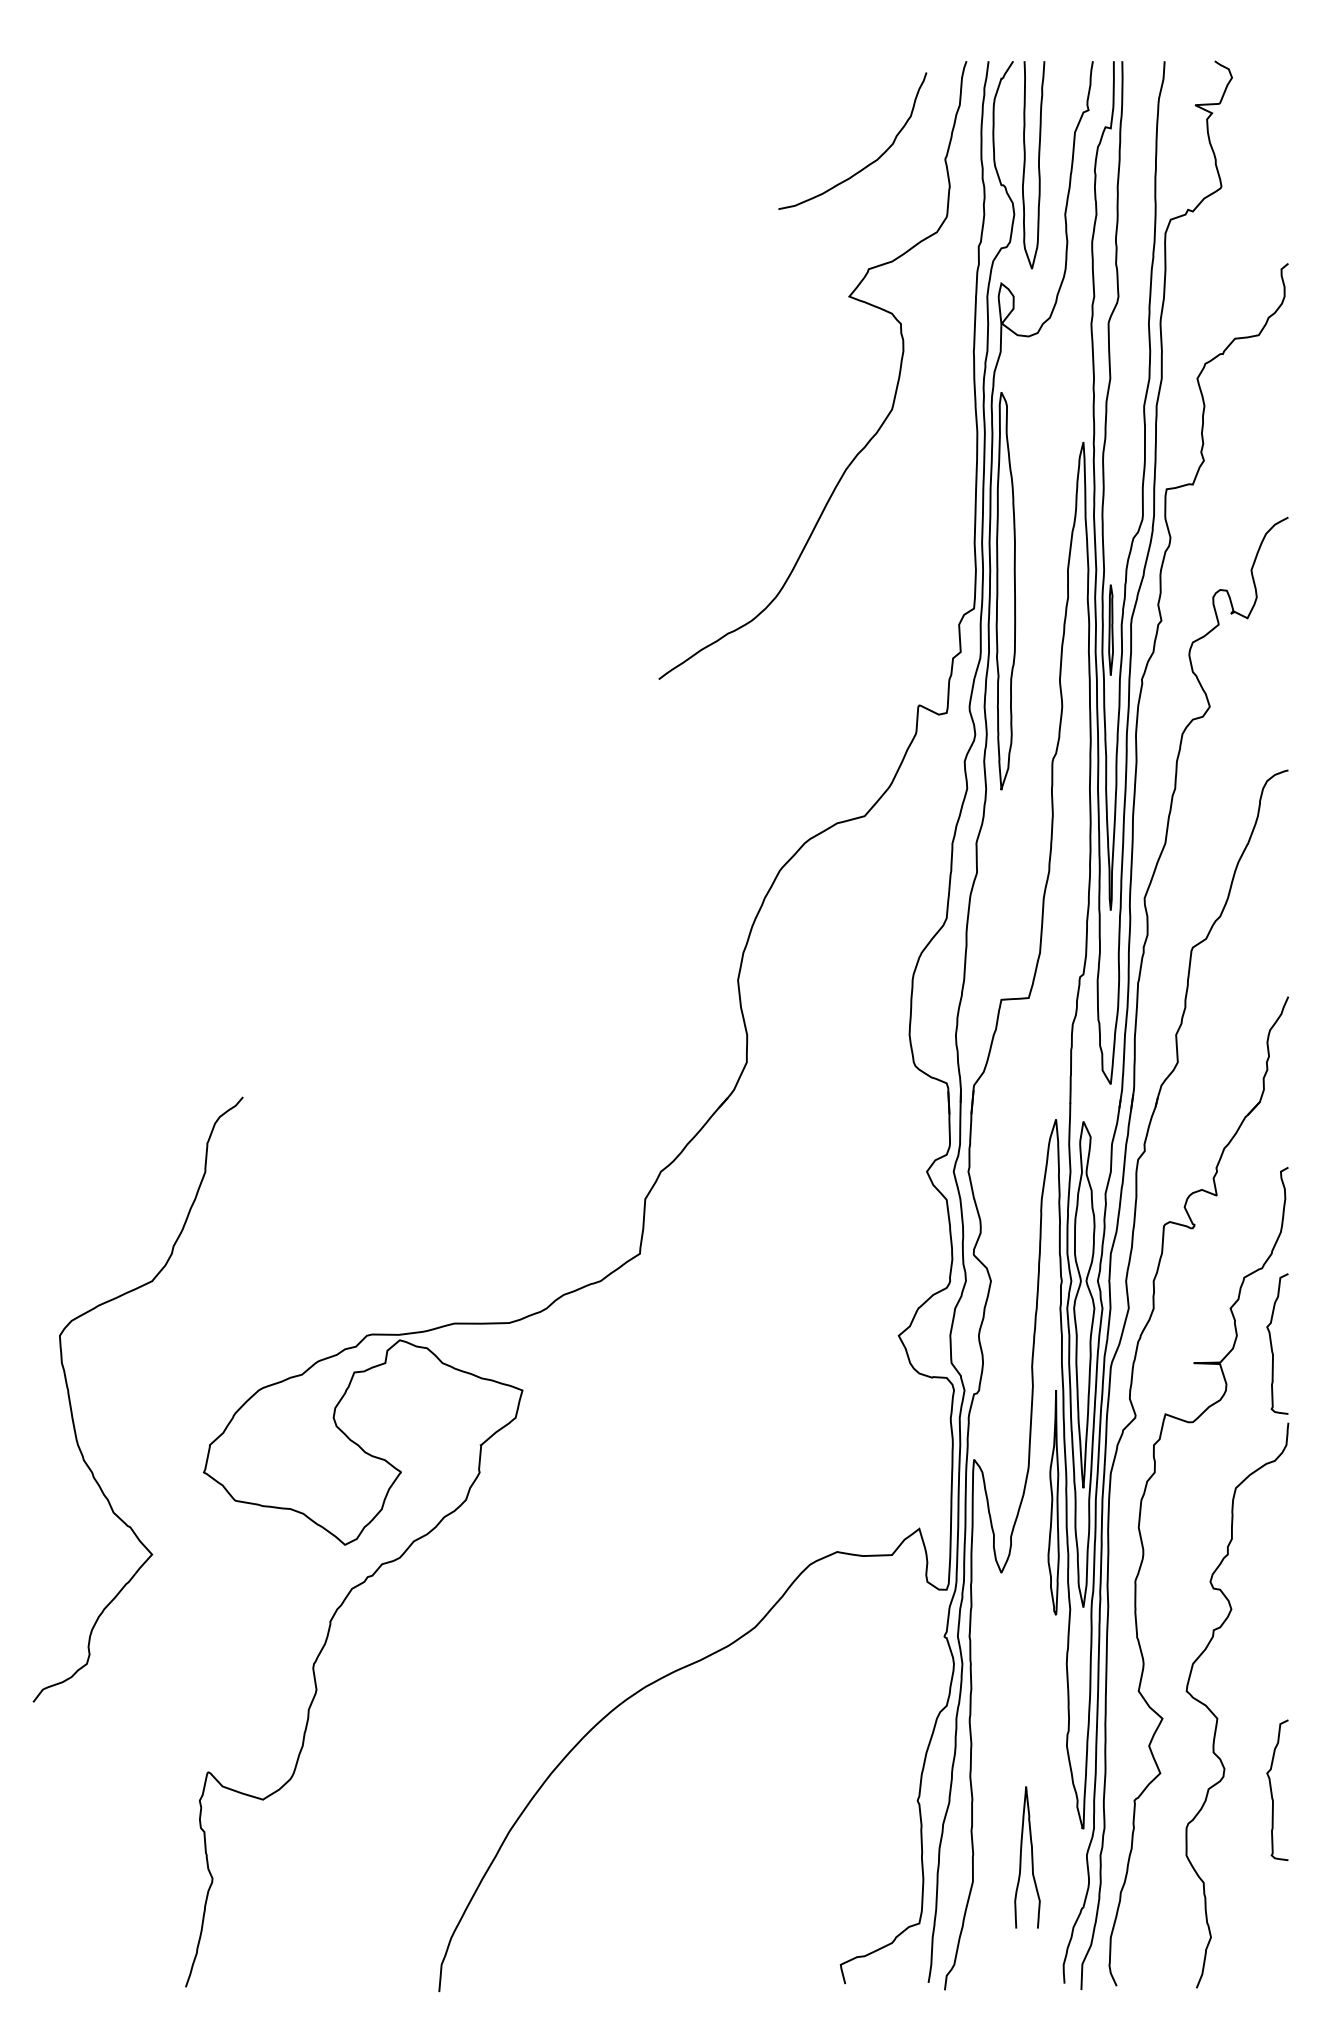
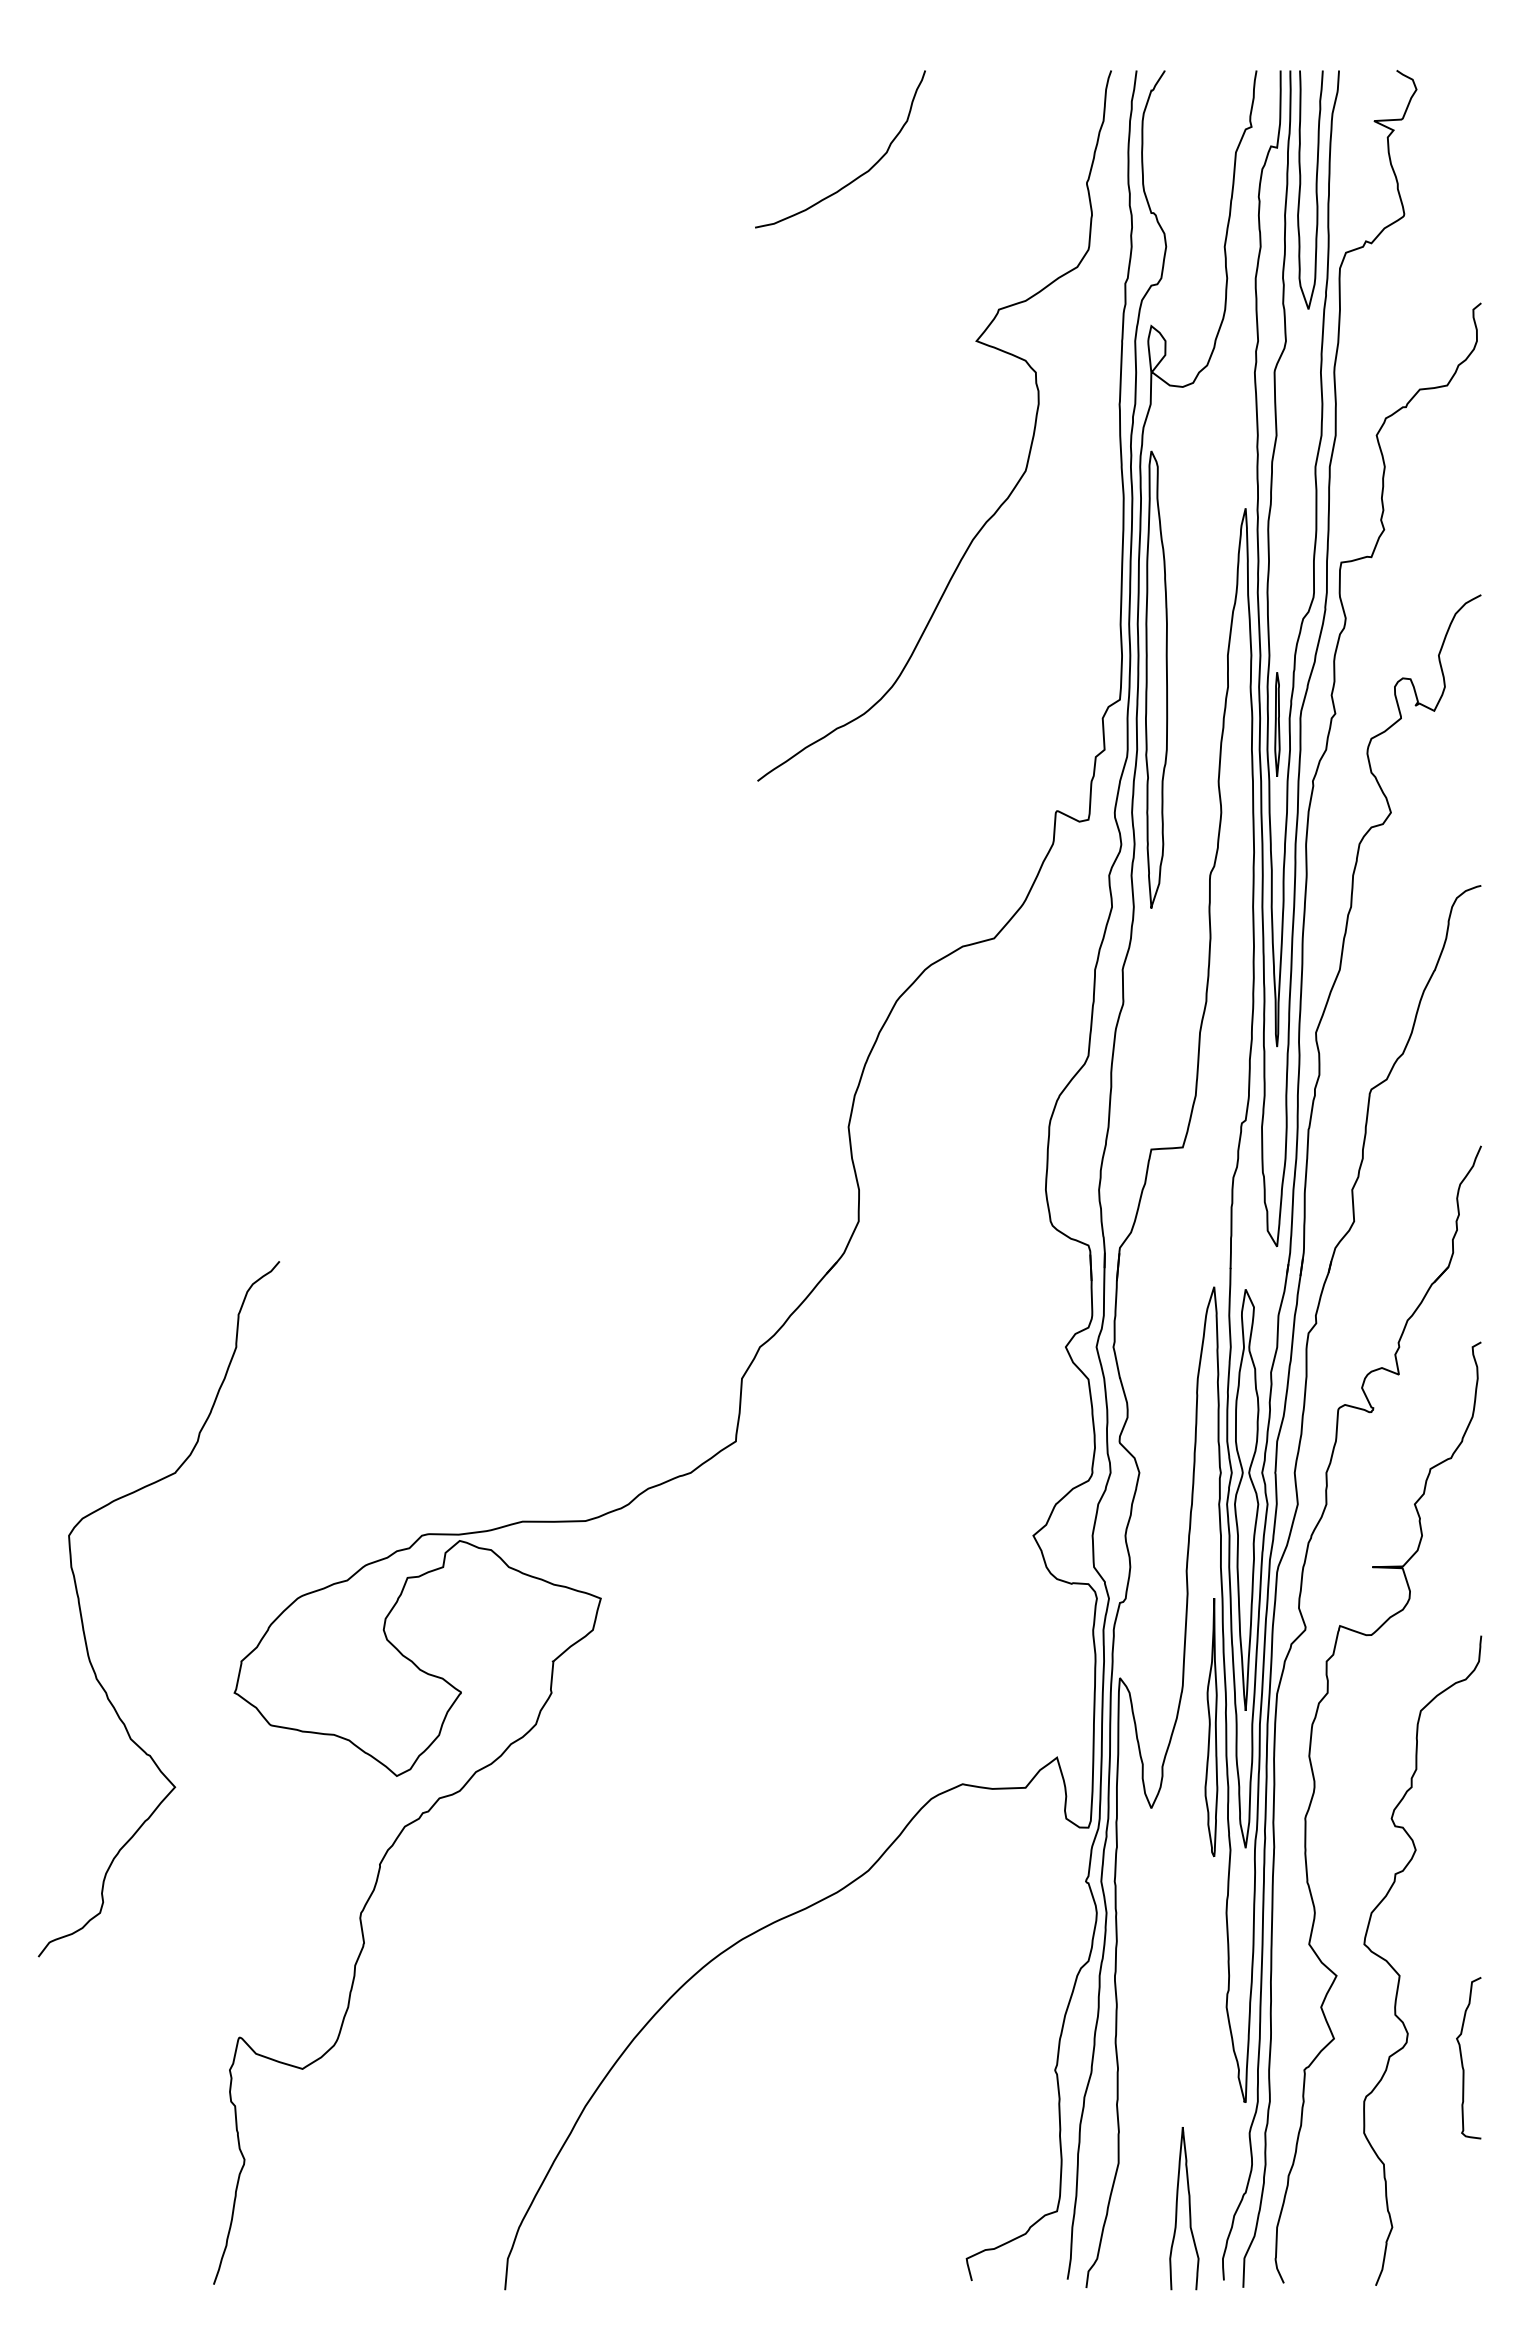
curve: (869, 163) -> (859, 175), moved
curve: (1038, 164) -> (1315, 189), moved
curve: (1272, 1344) -> (1462, 1545), removed
curve: (1031, 1854) -> (1188, 2205), moved

